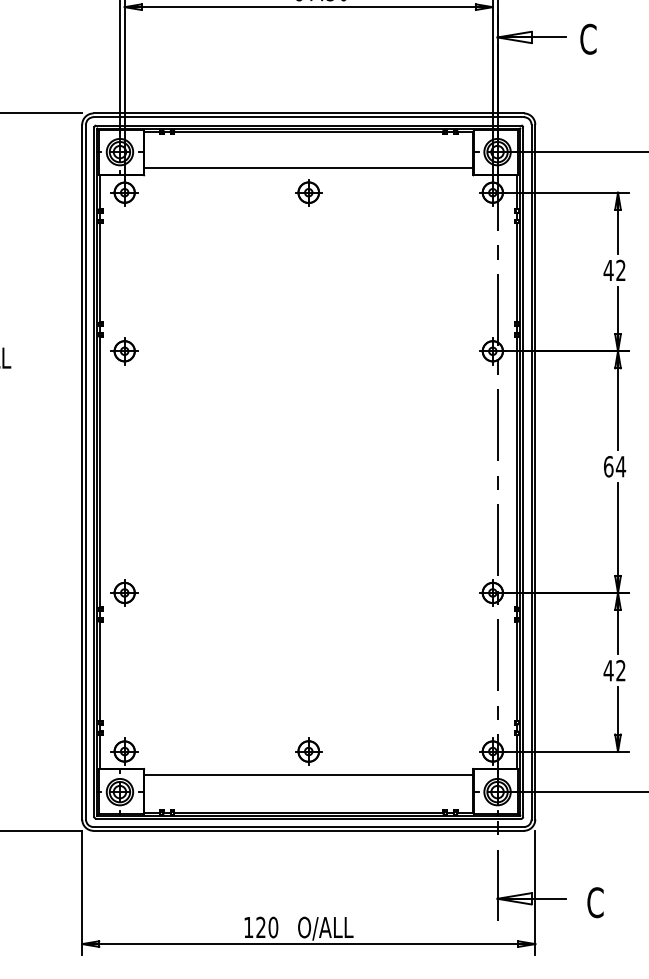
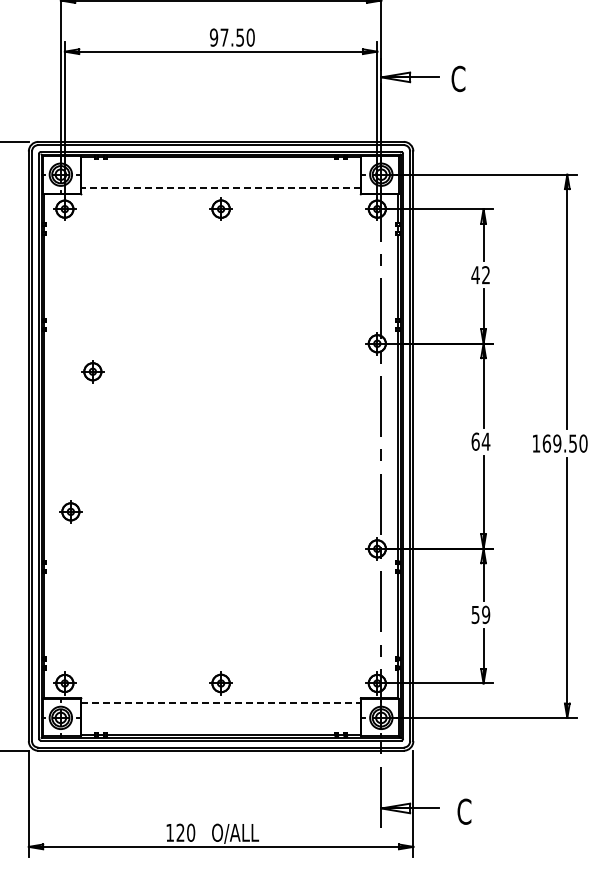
line: (309, 168) -> (221, 188), solid -> dashed
part: (124, 350) -> (92, 371), moved
part: (124, 592) -> (70, 511), moved
text: (614, 670) -> (480, 614), 42 -> 59
line: (309, 775) -> (221, 703), solid -> dashed

